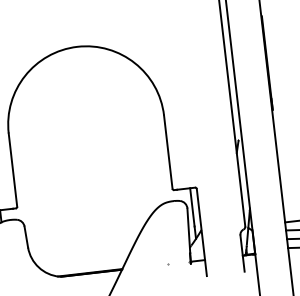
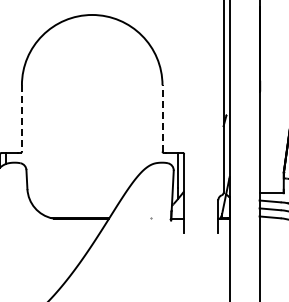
line: (168, 151) -> (162, 117), solid -> dashed
line: (12, 170) -> (21, 118), solid -> dashed

